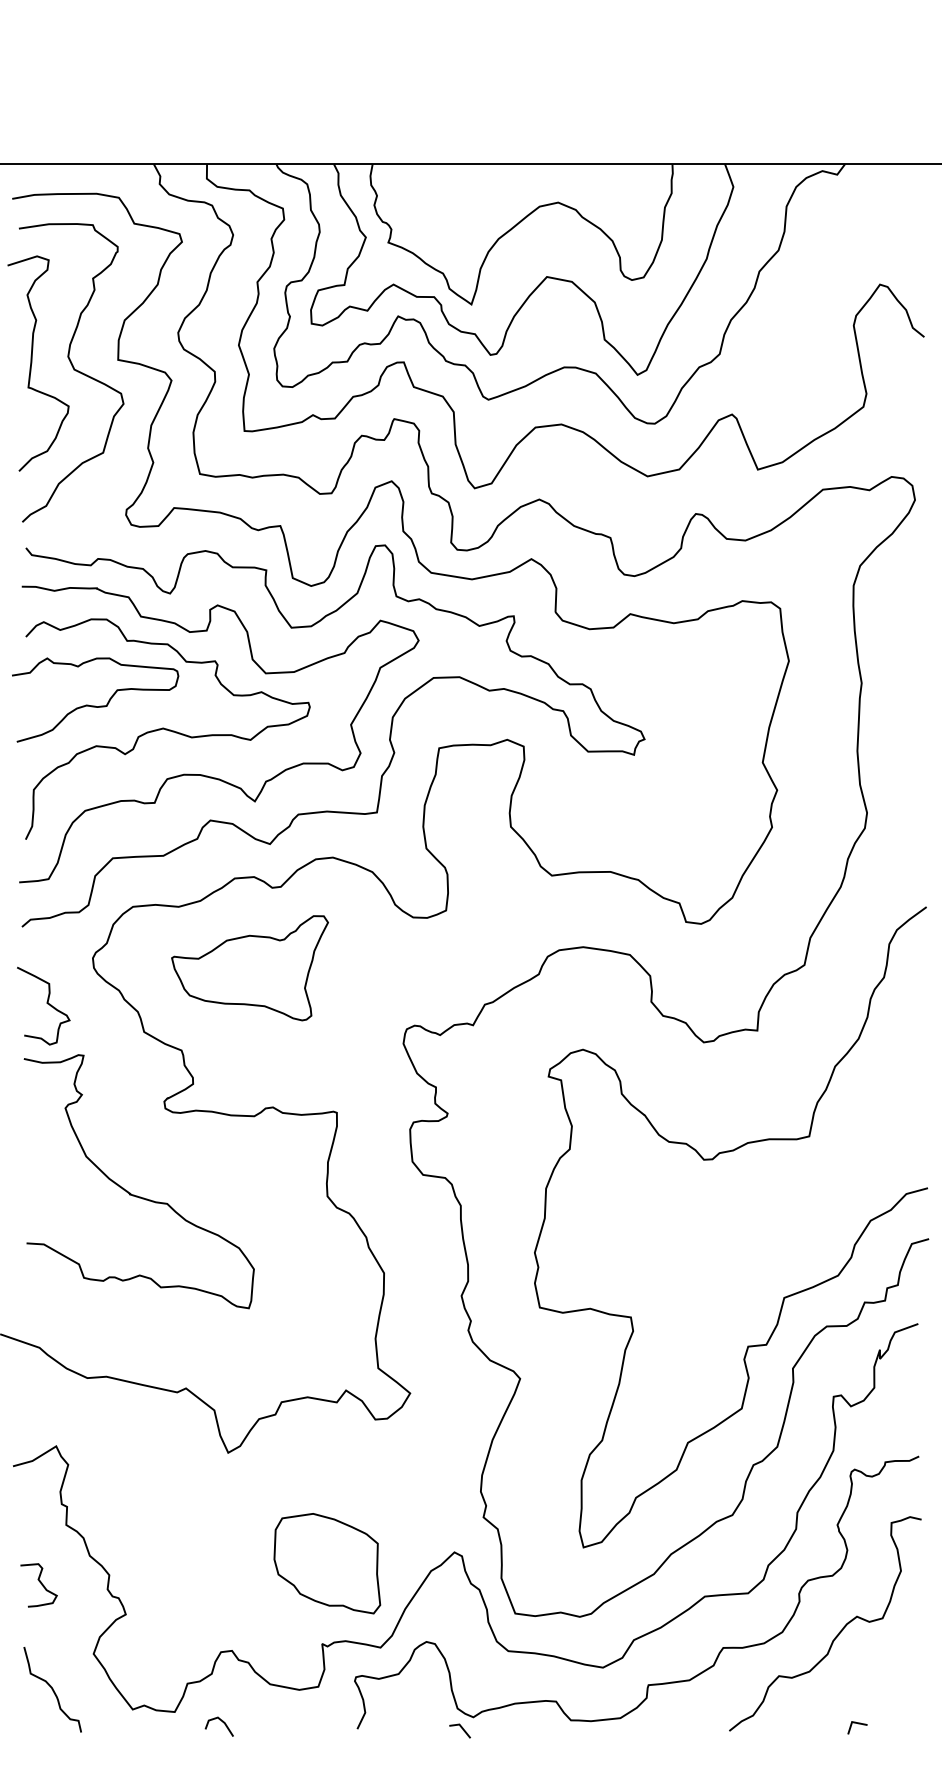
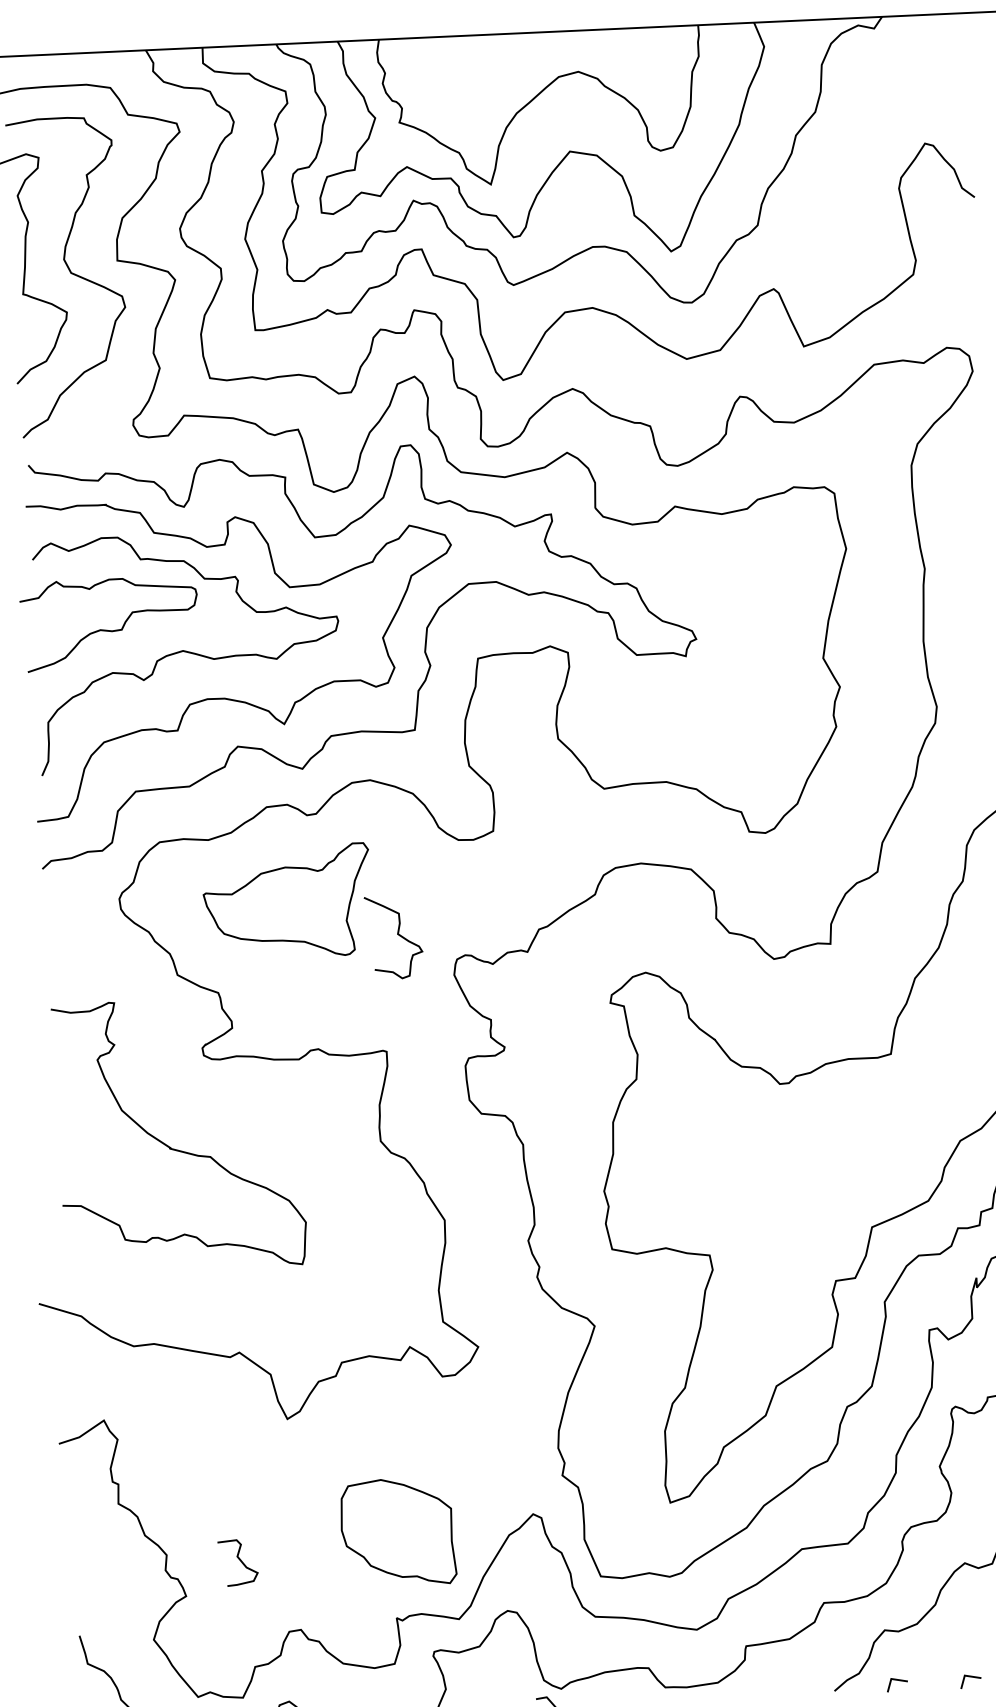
curve: (46, 1003) -> (396, 934), moved
curve: (40, 1583) -> (239, 1560), moved
line: (789, 1724) -> (898, 1681), added

